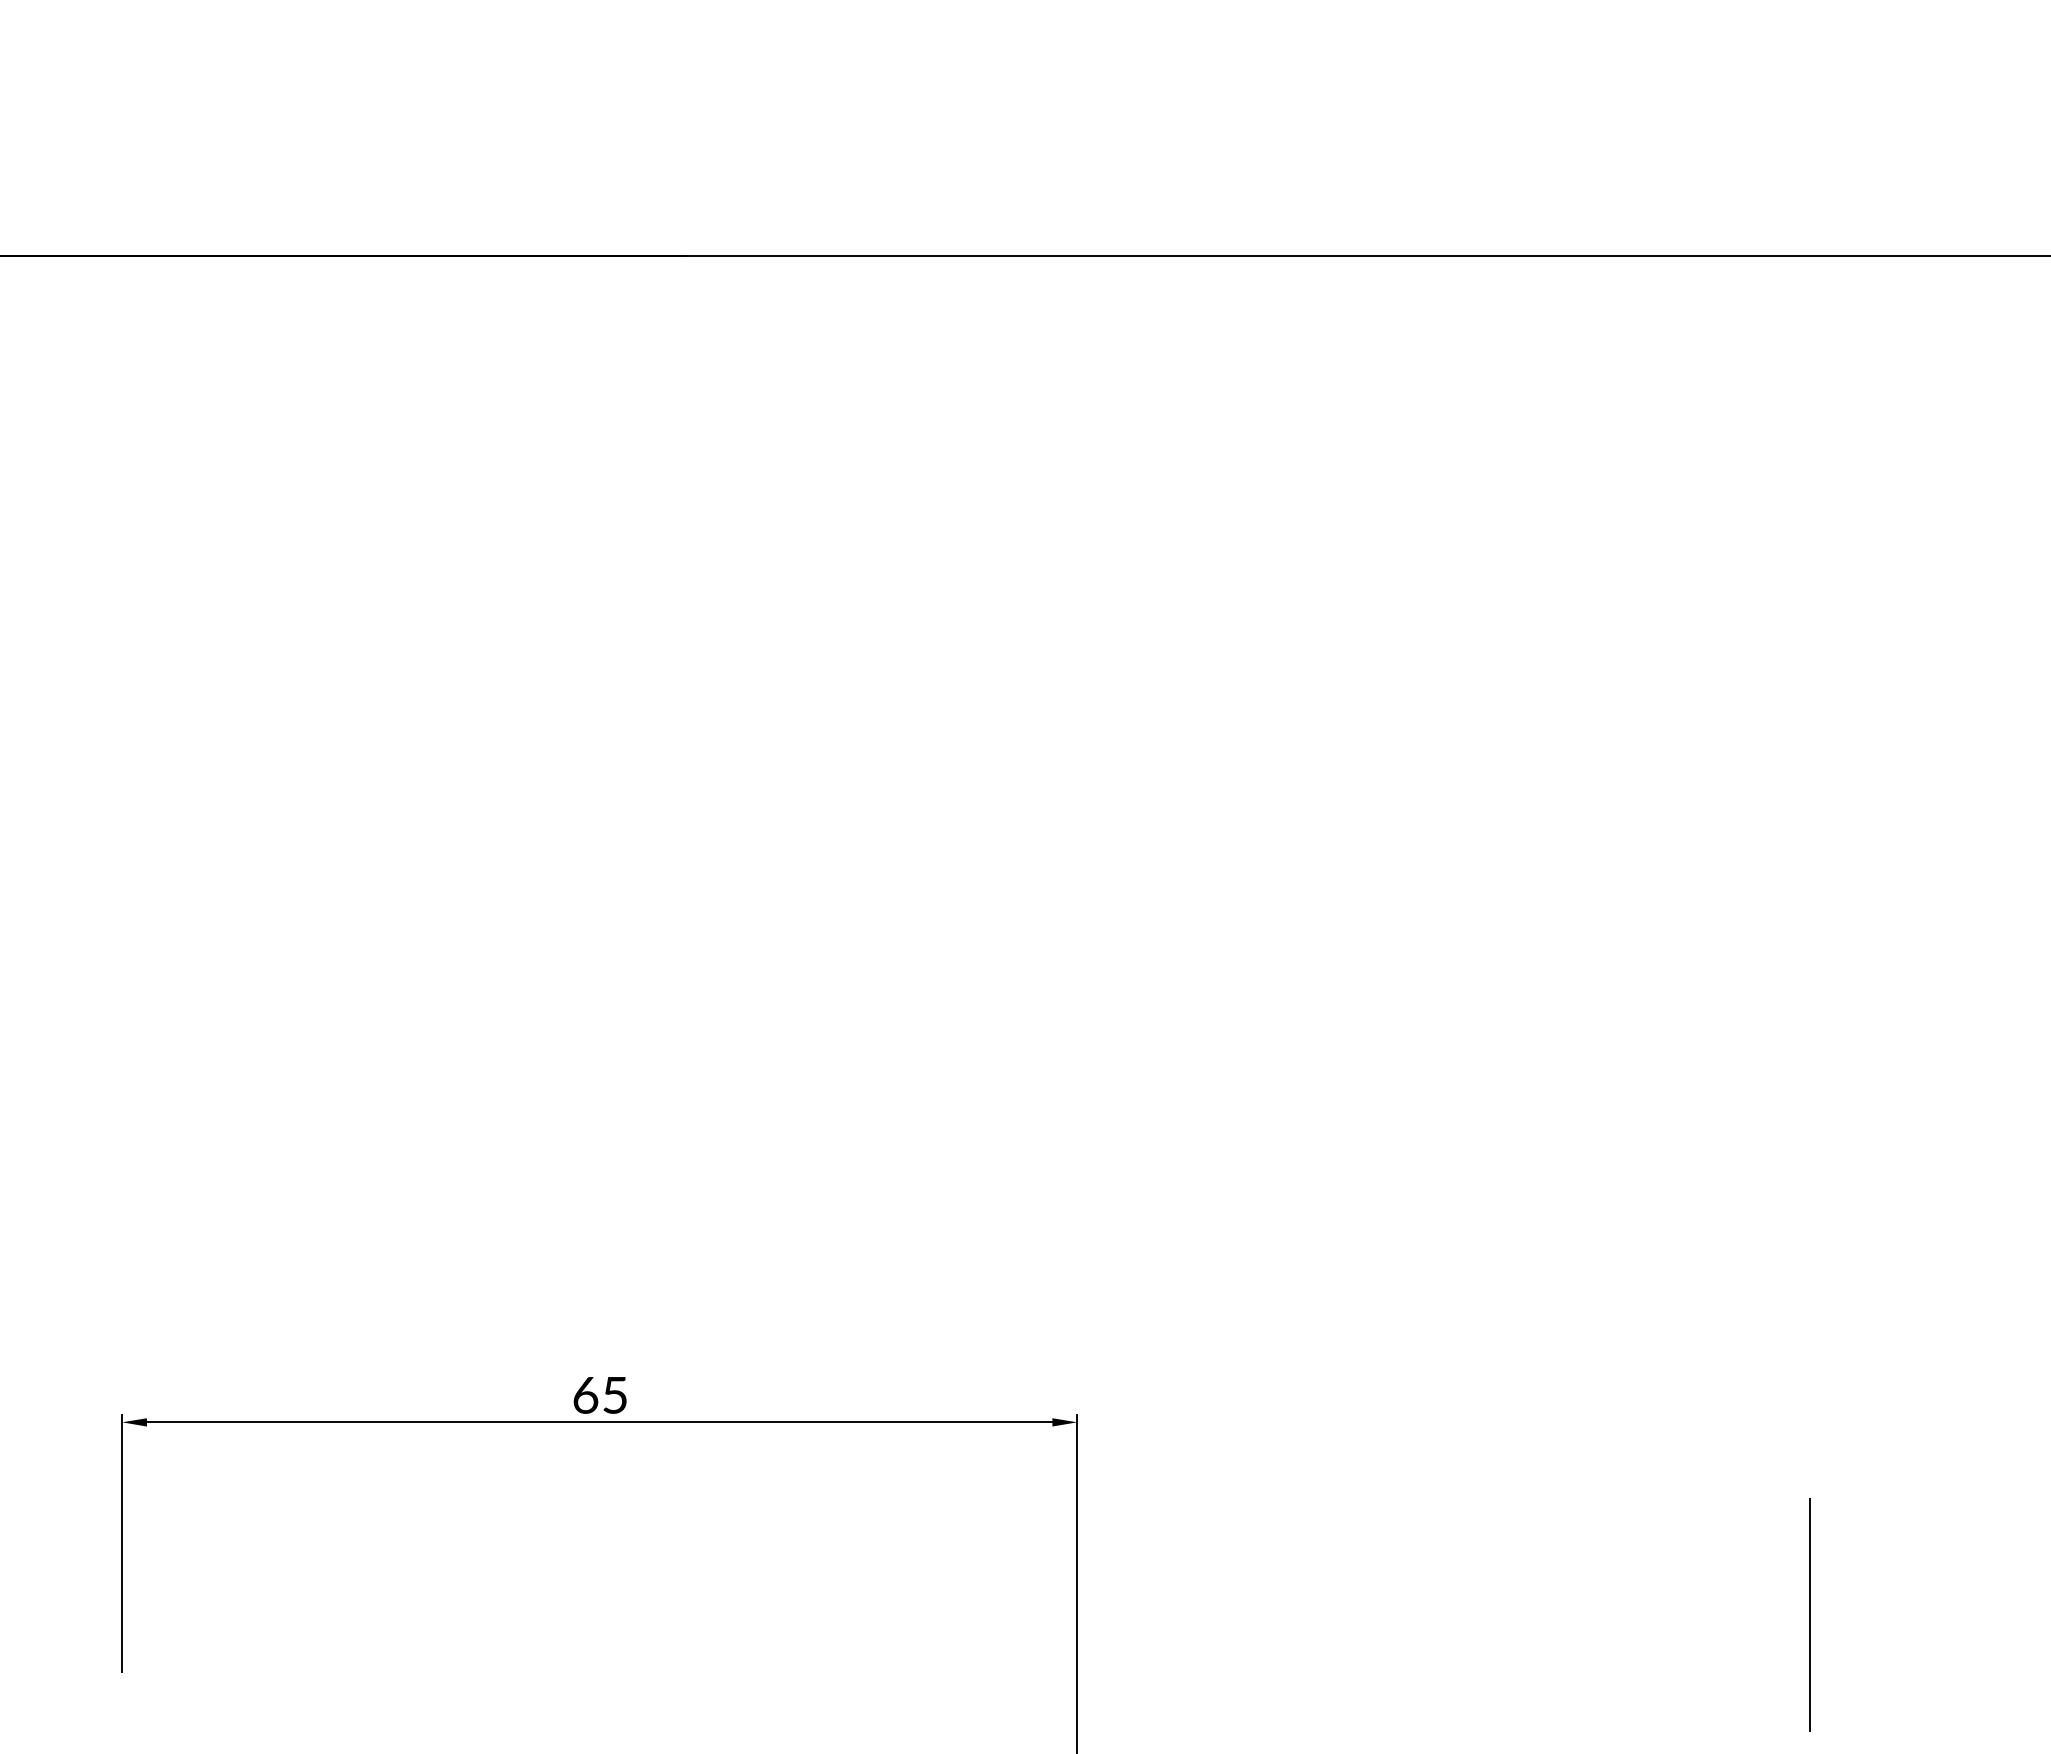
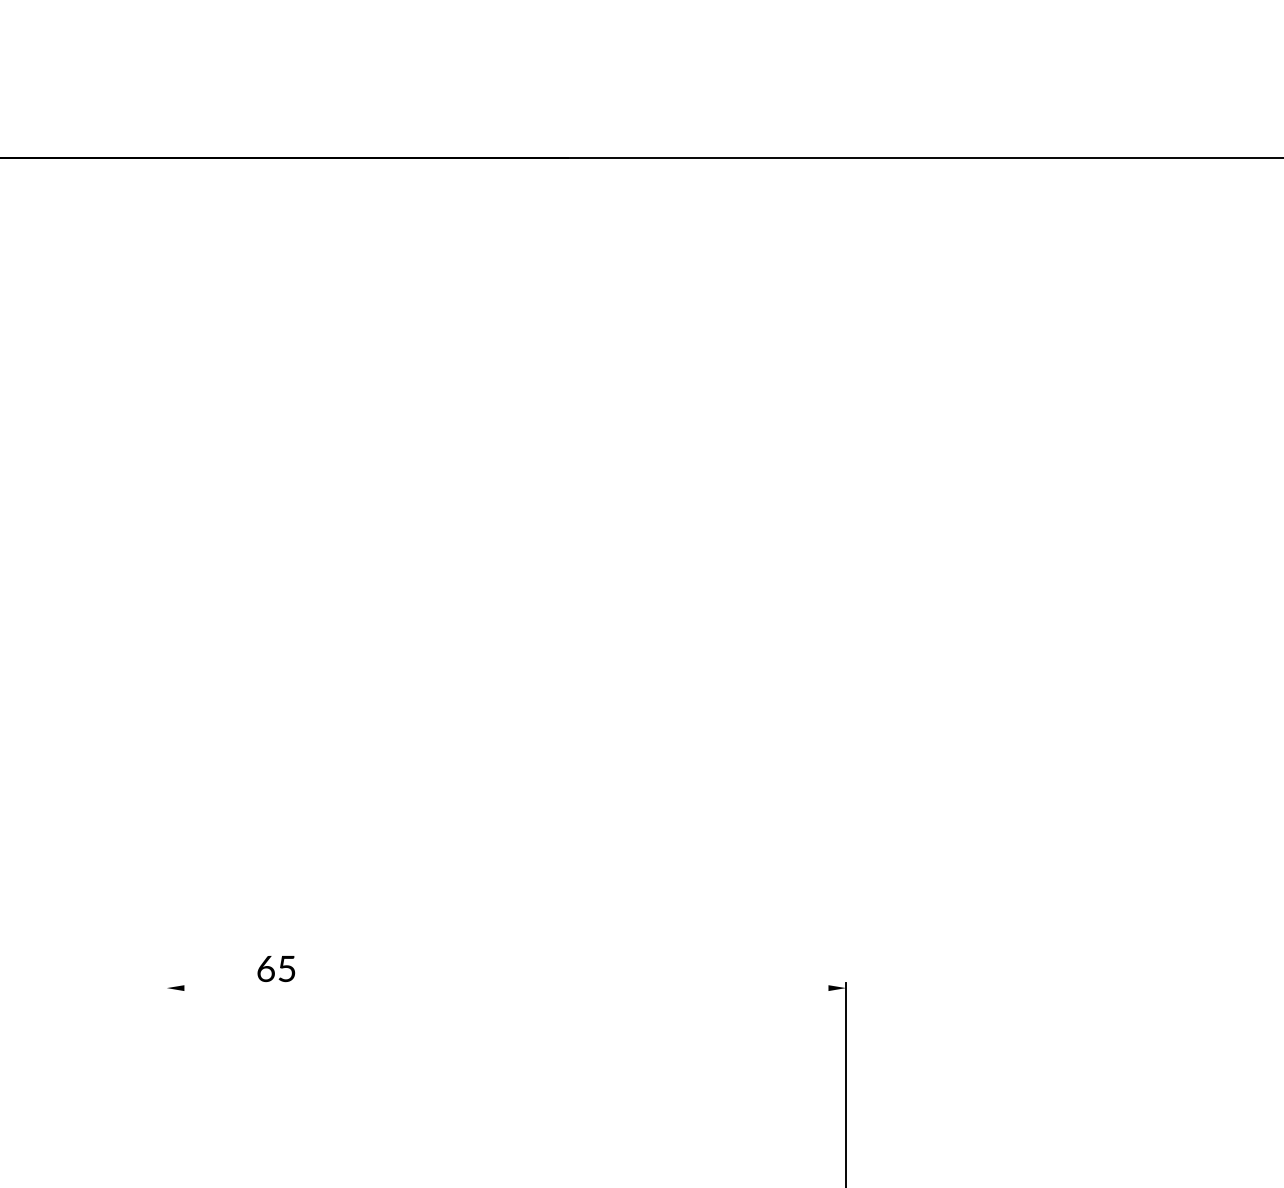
text: (599, 1395) -> (275, 969), moved
line: (599, 1422) -> (506, 988), removed
line: (122, 1543) -> (167, 1074), removed

